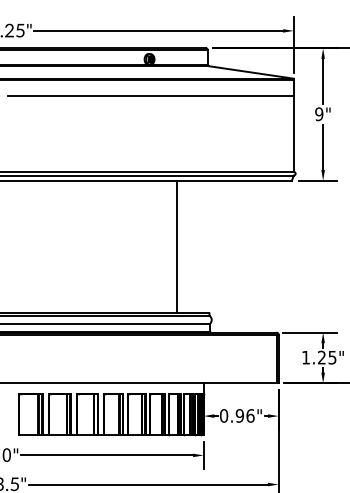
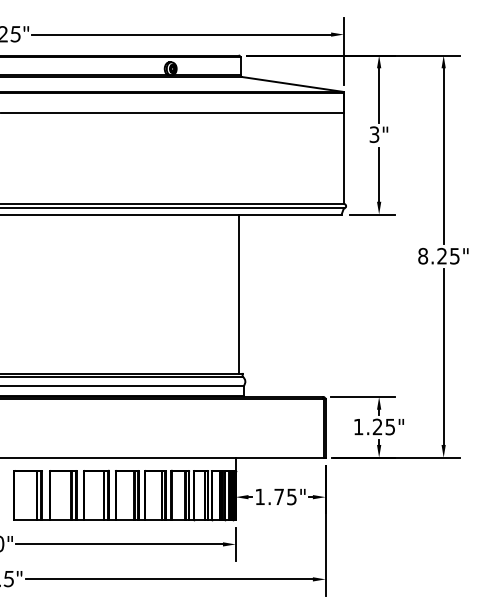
text: (319, 114) -> (374, 134), 9" -> 3"
line: (176, 246) -> (239, 293), moved
text: (236, 415) -> (275, 496), 0.96" -> 1.75"

